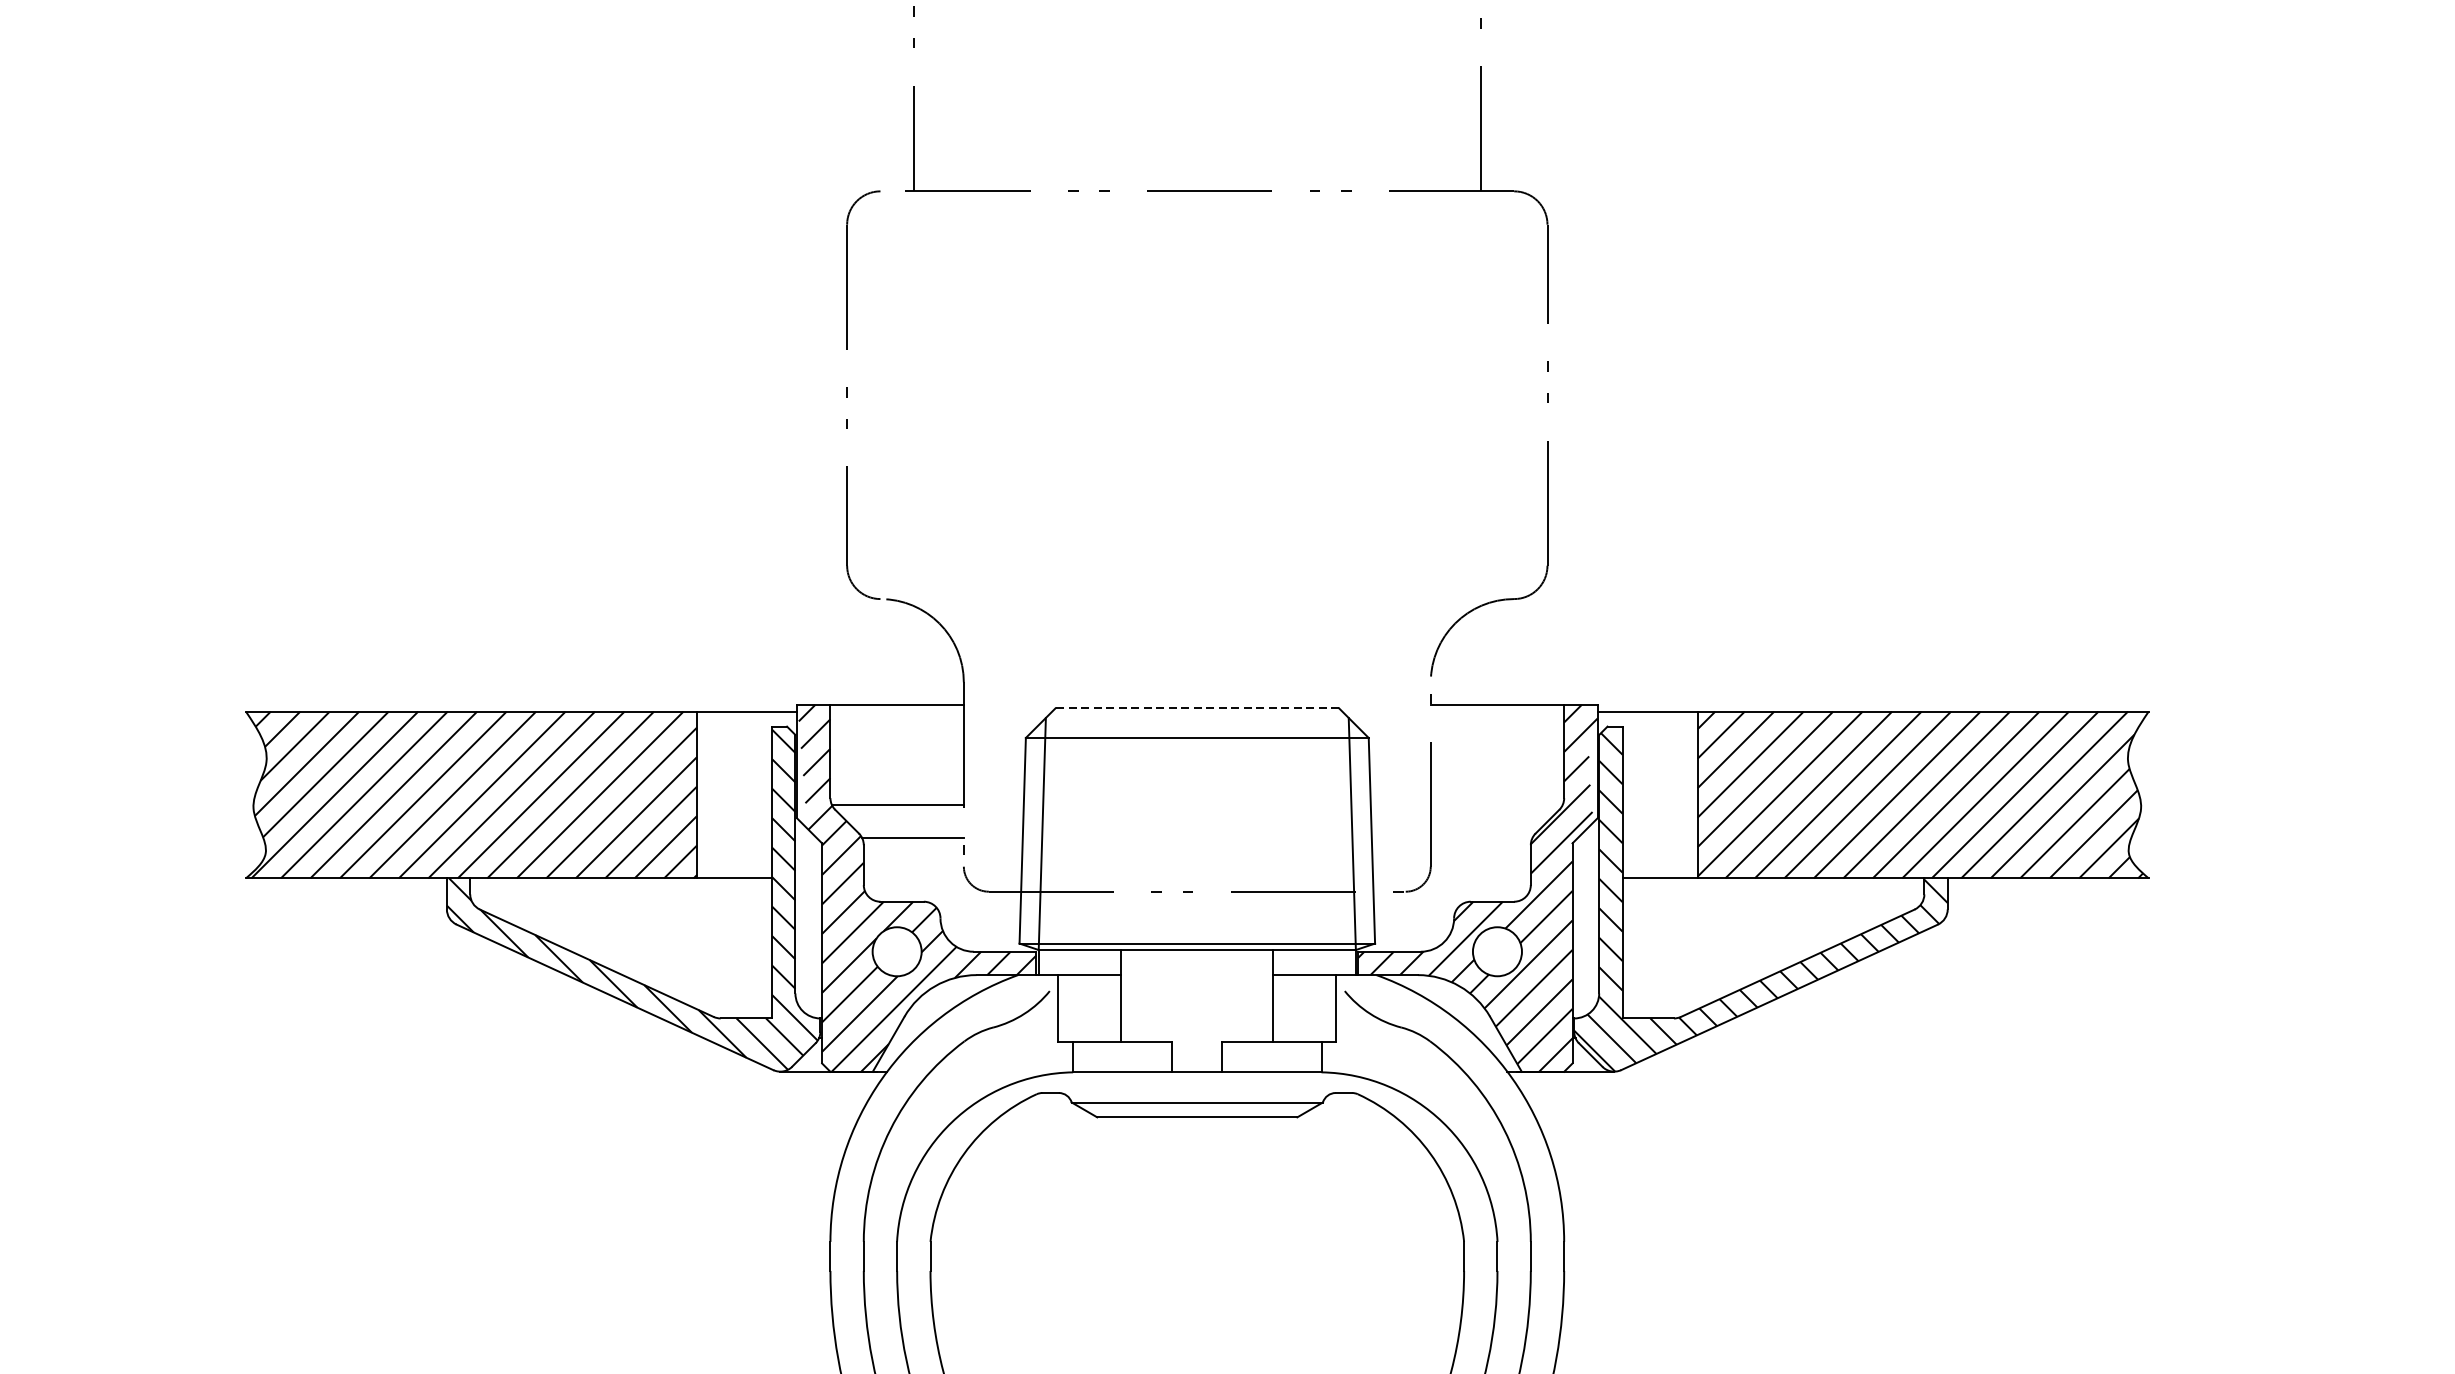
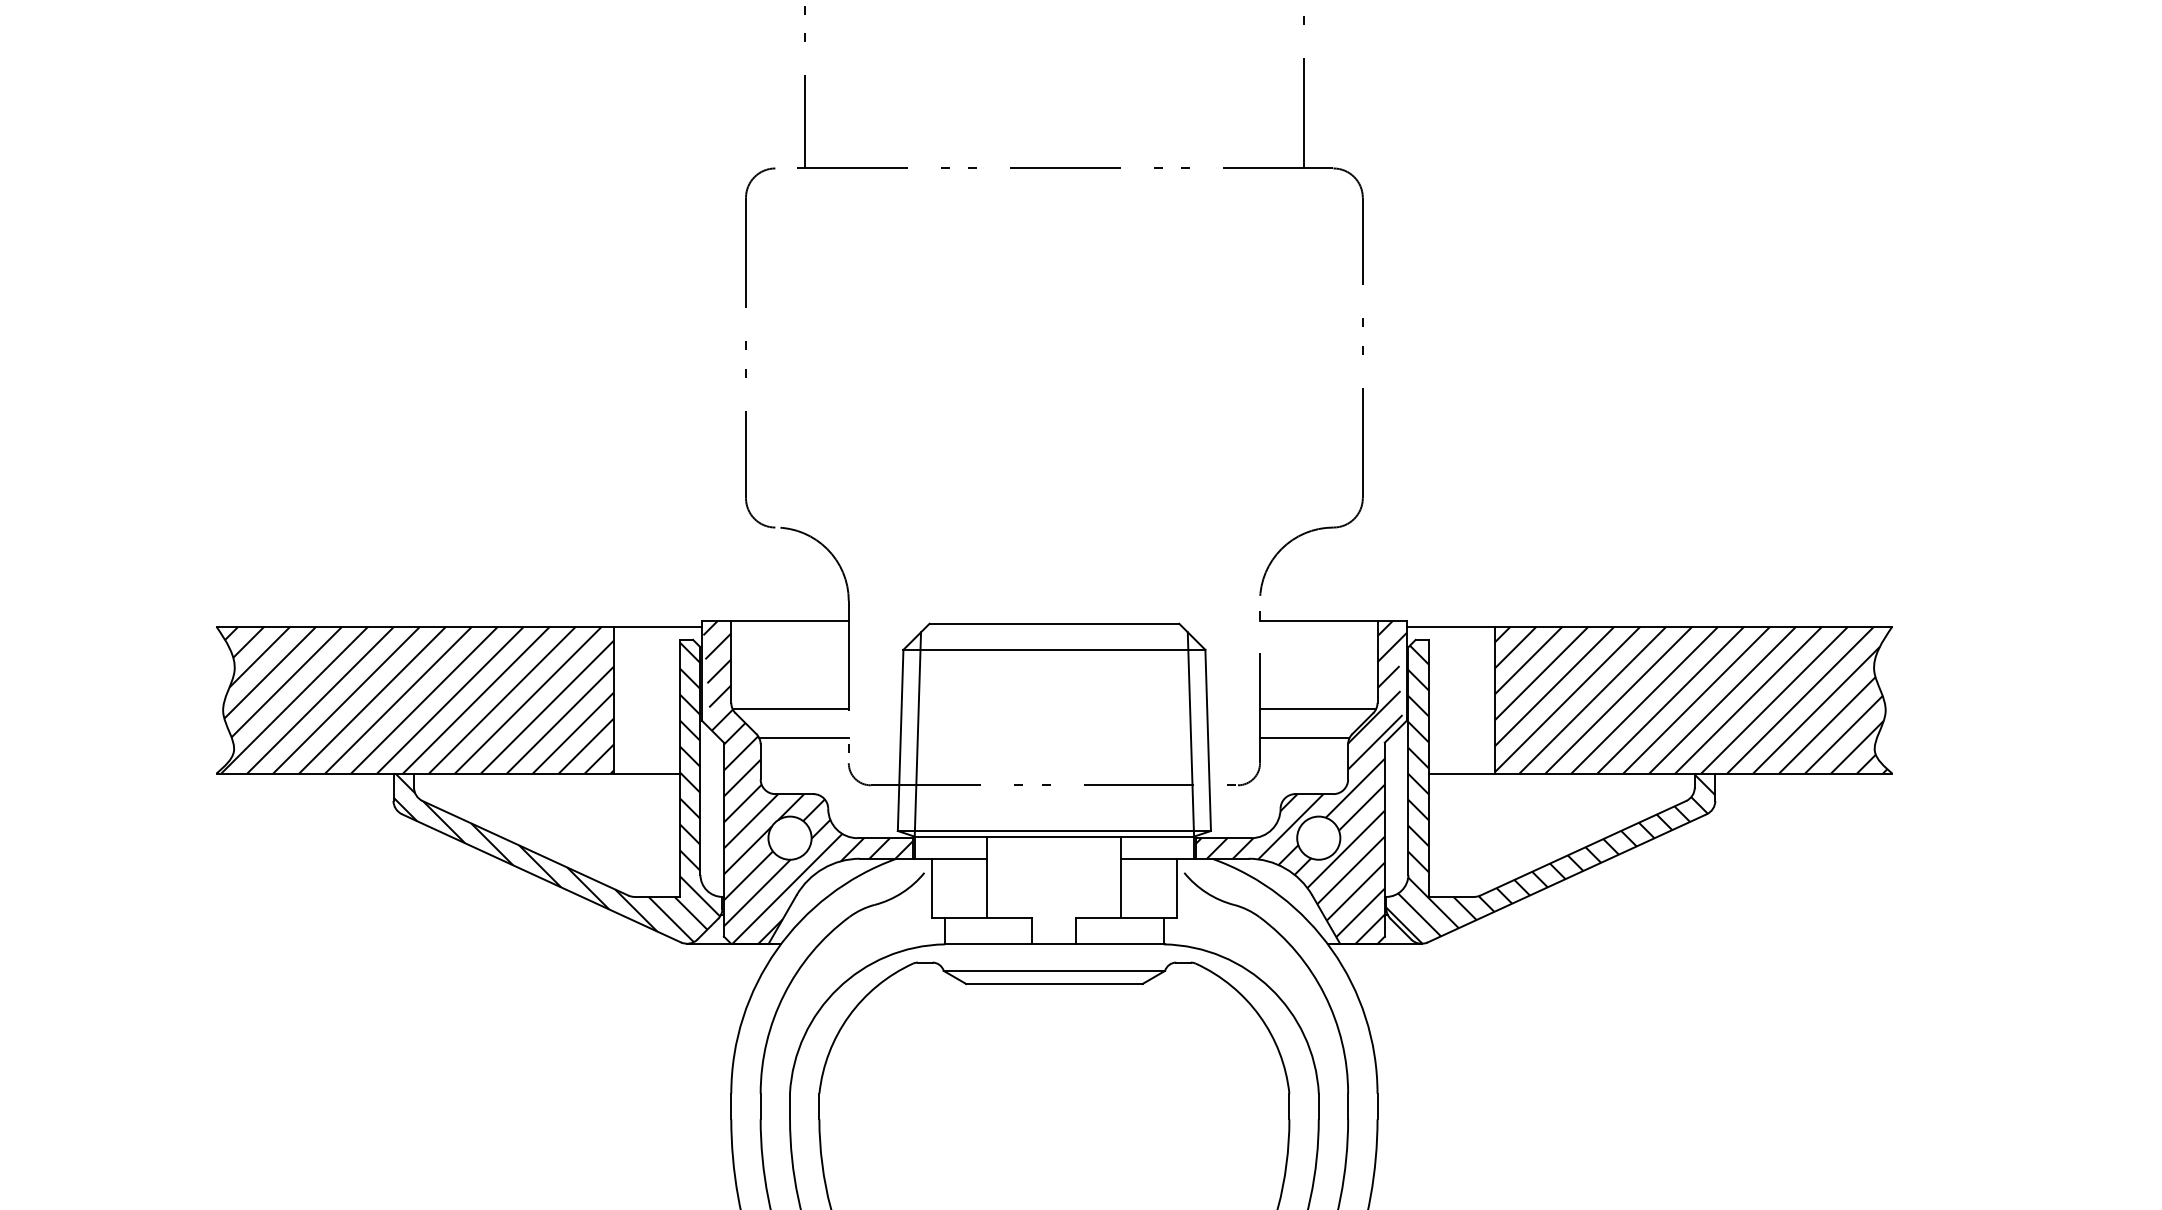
line: (1197, 708) -> (1054, 623), dashed -> solid
line: (1497, 804) -> (1318, 708), added
line: (1481, 838) -> (1304, 738), added

